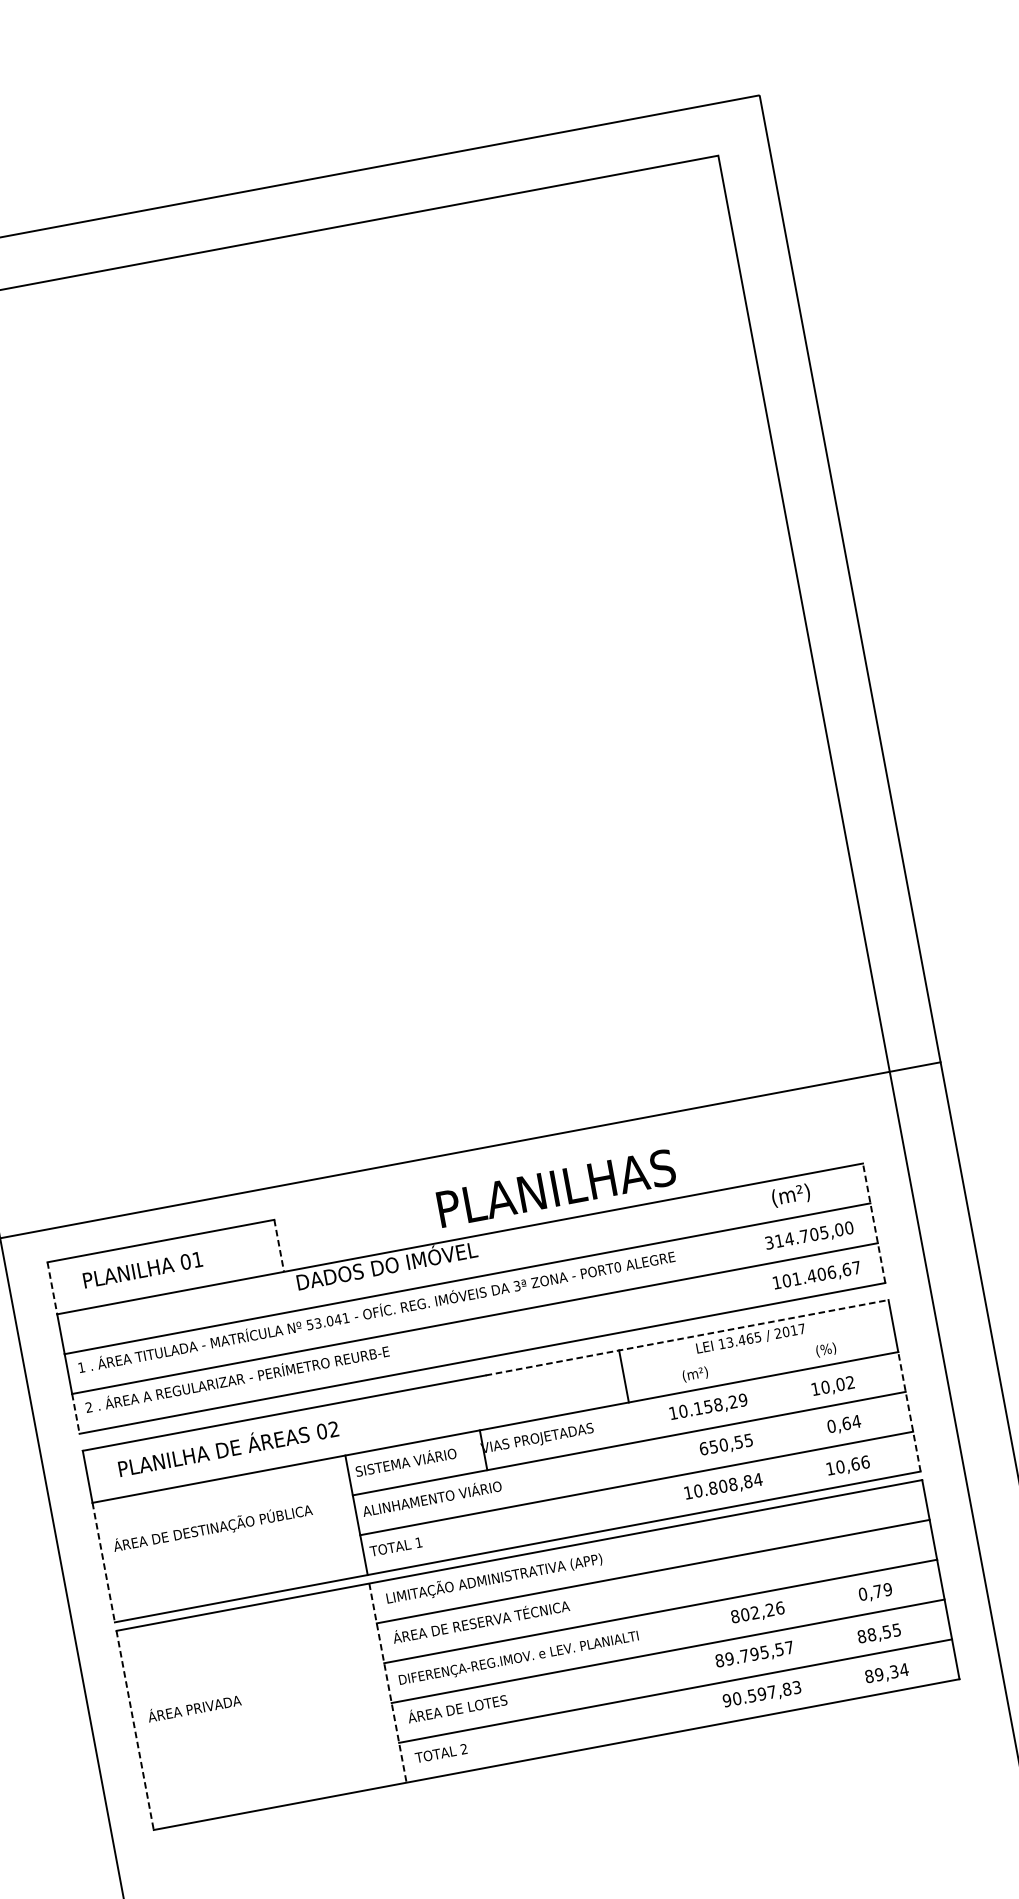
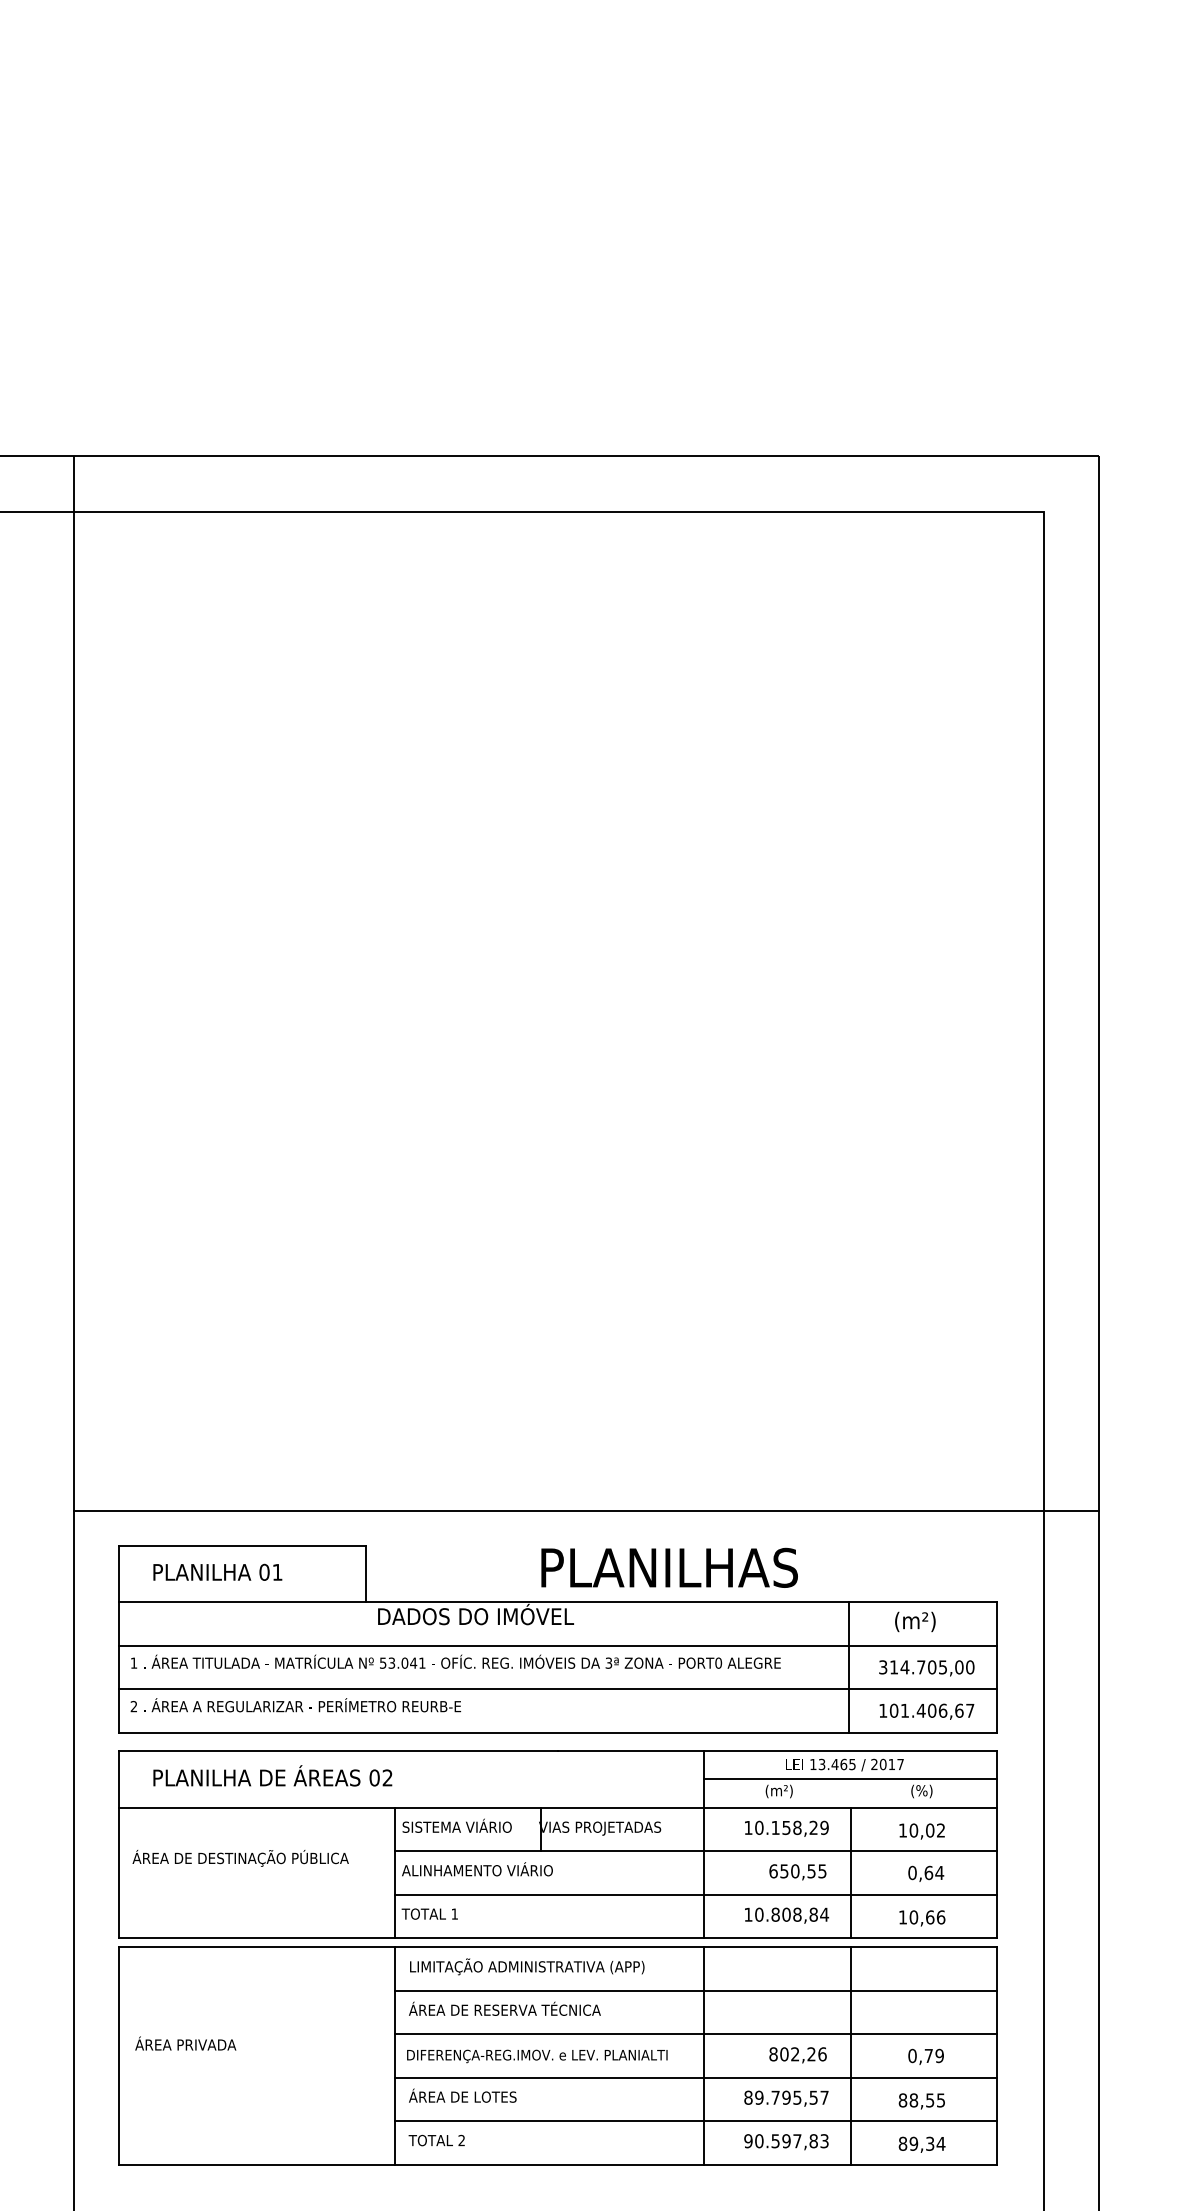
line: (874, 1222) -> (997, 1666), dashed -> solid
line: (279, 1246) -> (366, 1574), dashed -> solid
line: (738, 1248) -> (849, 1667), added
line: (52, 1288) -> (118, 1574), dashed -> solid
line: (686, 1338) -> (777, 1751), dashed -> solid
line: (758, 1351) -> (850, 1779), added
line: (909, 1411) -> (997, 1872), dashed -> solid
line: (75, 1413) -> (118, 1710), dashed -> solid
line: (774, 1436) -> (850, 1872), added
line: (639, 1461) -> (703, 1872), added
line: (103, 1563) -> (118, 1873), dashed -> solid
line: (806, 1604) -> (850, 2055), added
line: (671, 1629) -> (703, 2055), added
line: (387, 1682) -> (394, 2055), dashed -> solid
line: (134, 1730) -> (118, 2055), dashed -> solid

